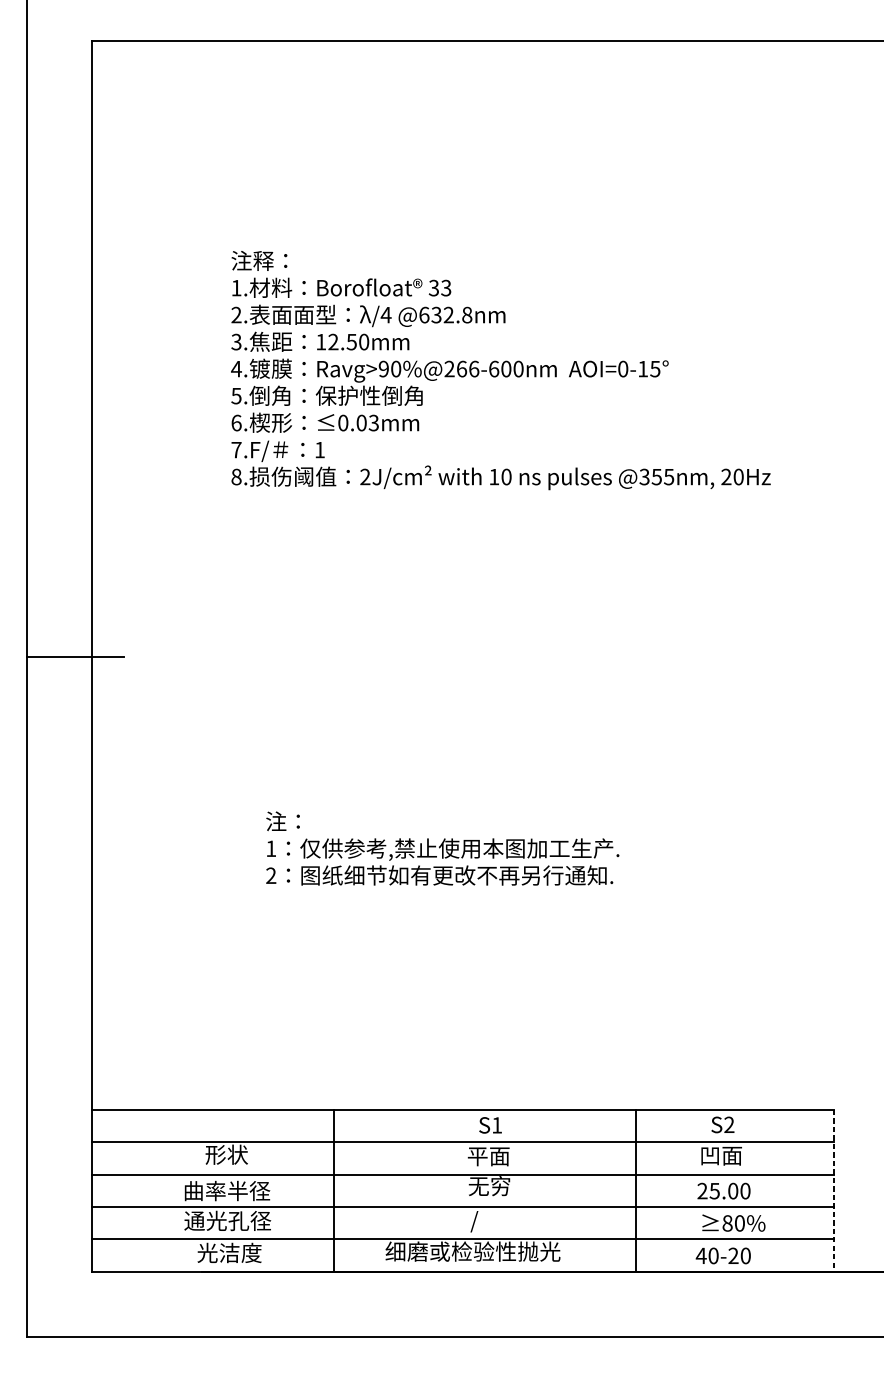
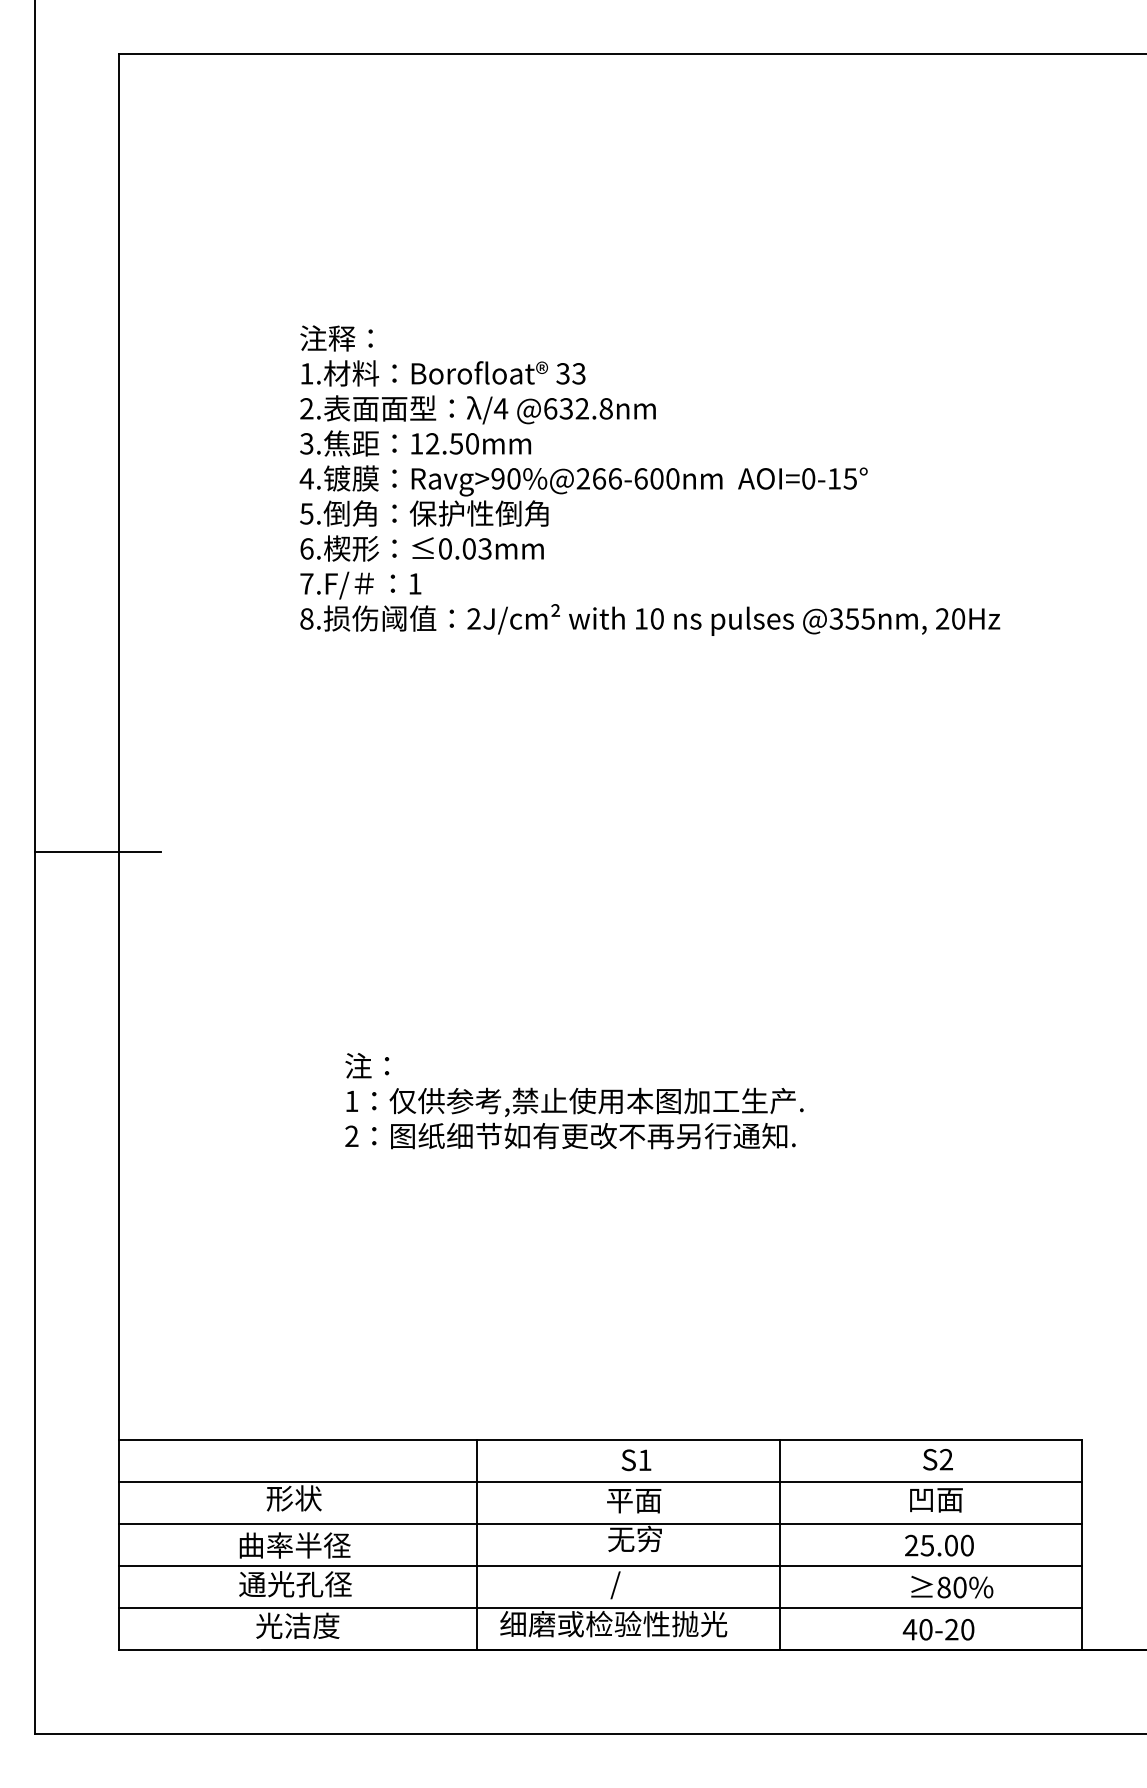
line: (334, 1191) -> (477, 1545), moved
line: (636, 1191) -> (779, 1545), moved
line: (834, 1191) -> (1082, 1545), dashed -> solid

